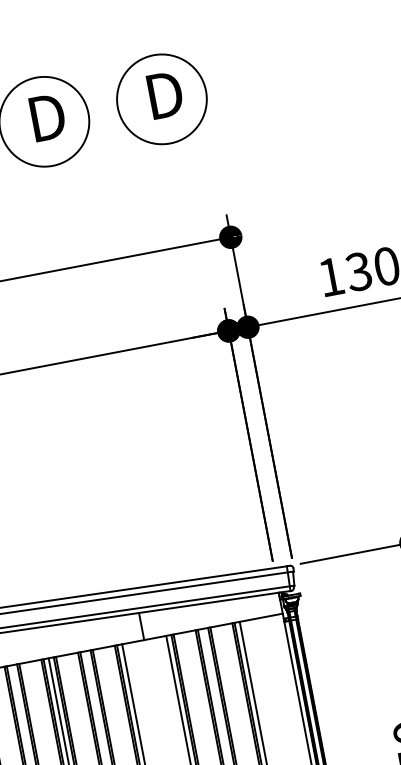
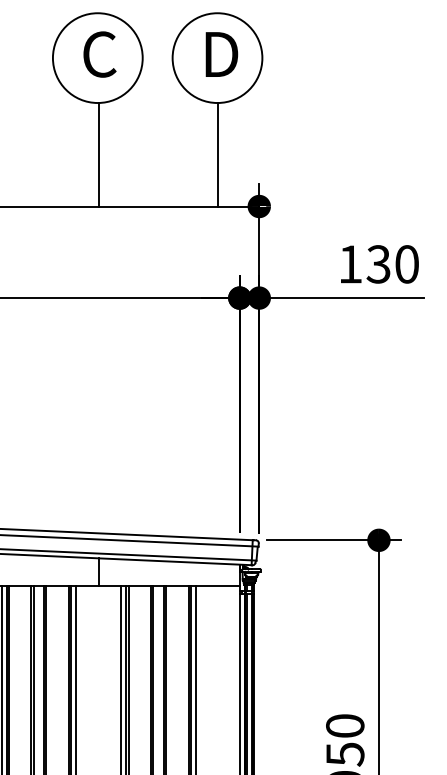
text: (46, 117) -> (100, 54), D -> C
line: (180, 193) -> (218, 154), added
line: (63, 216) -> (98, 154), added

